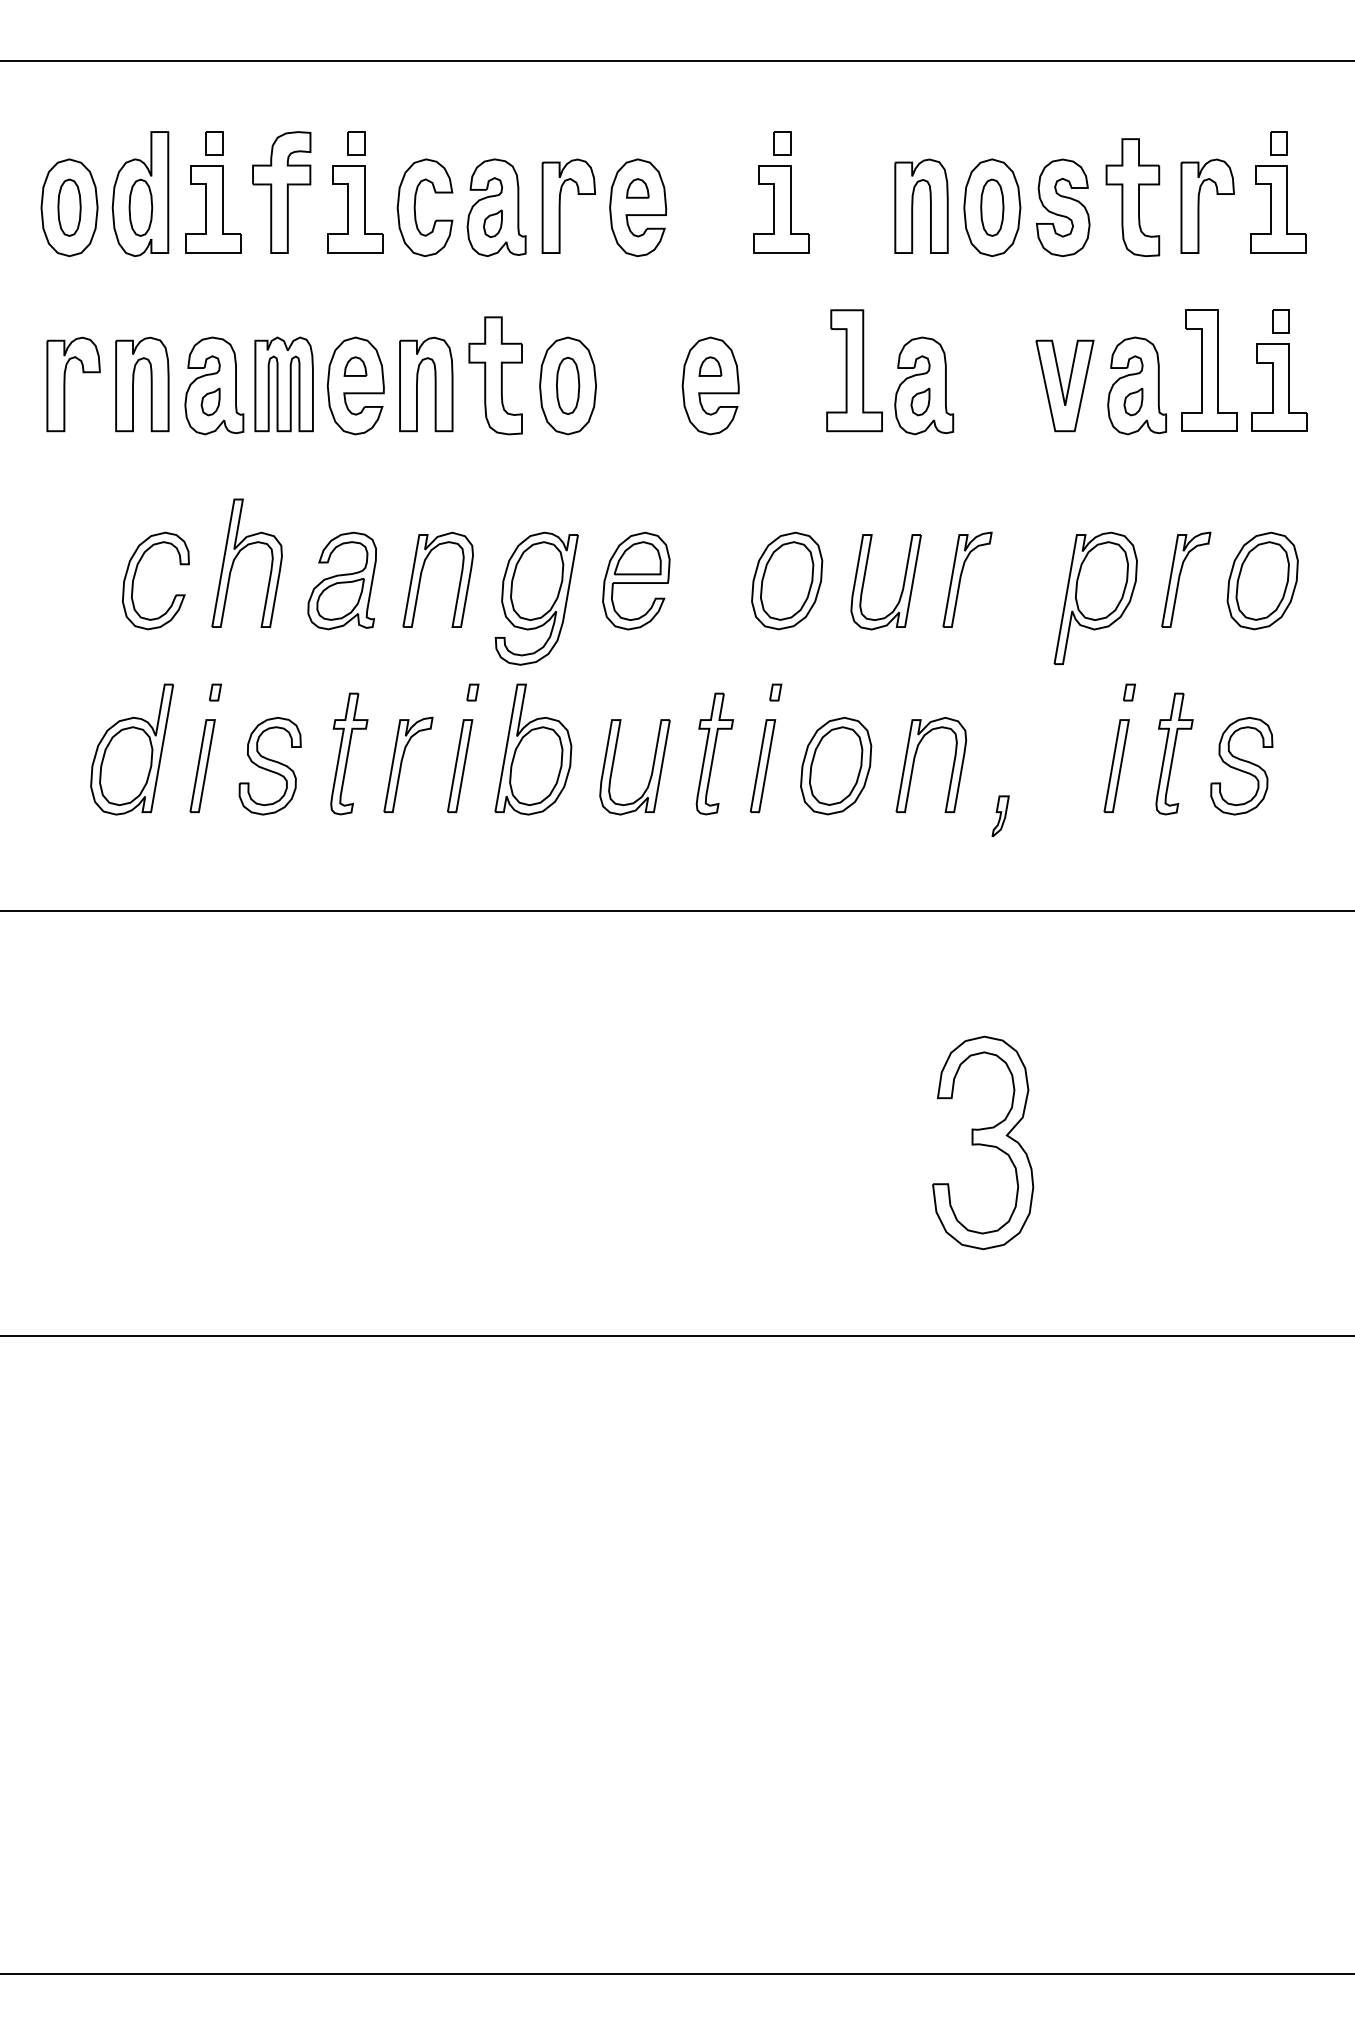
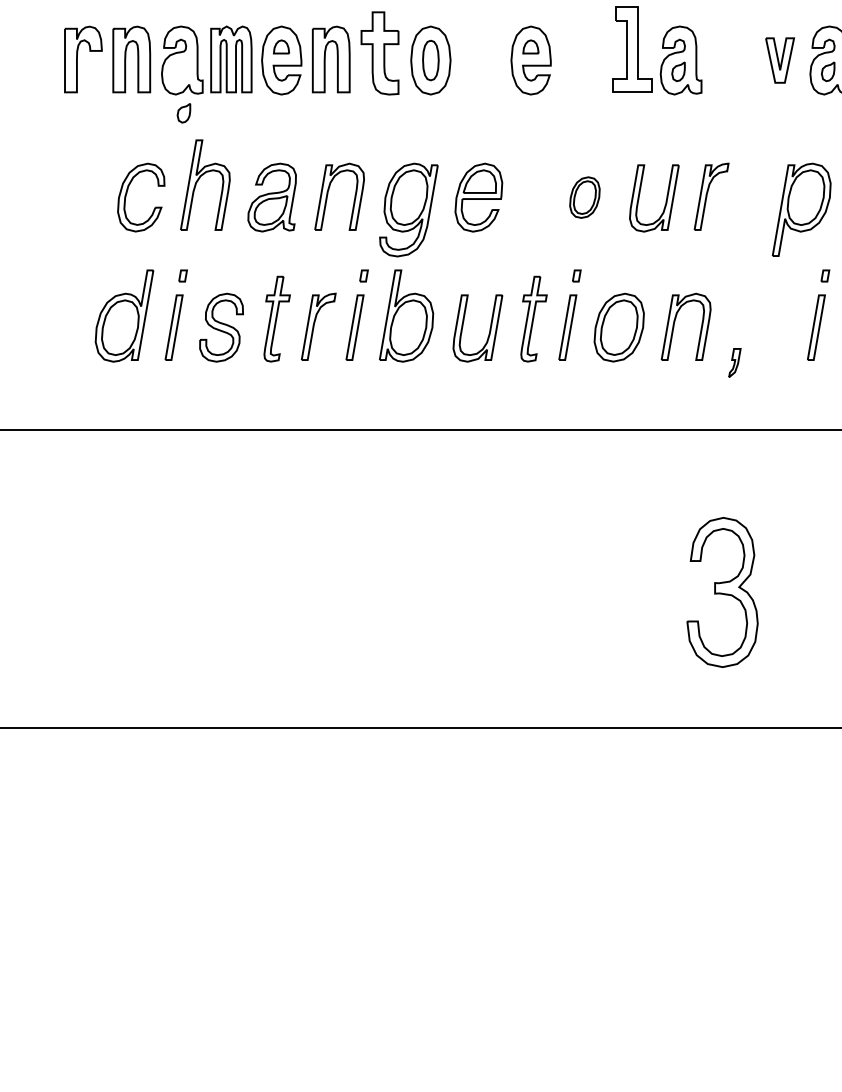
part: (1064, 385) -> (779, 60), size x0.7
part: (210, 401) -> (183, 112), moved
part: (787, 580) -> (585, 197), size x0.6

